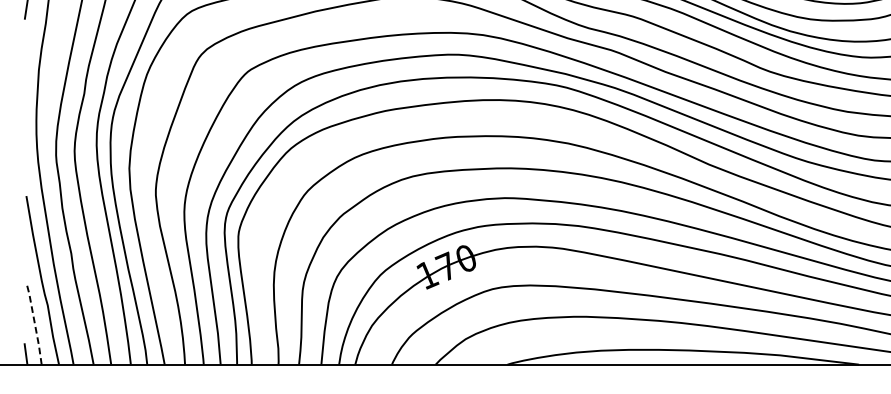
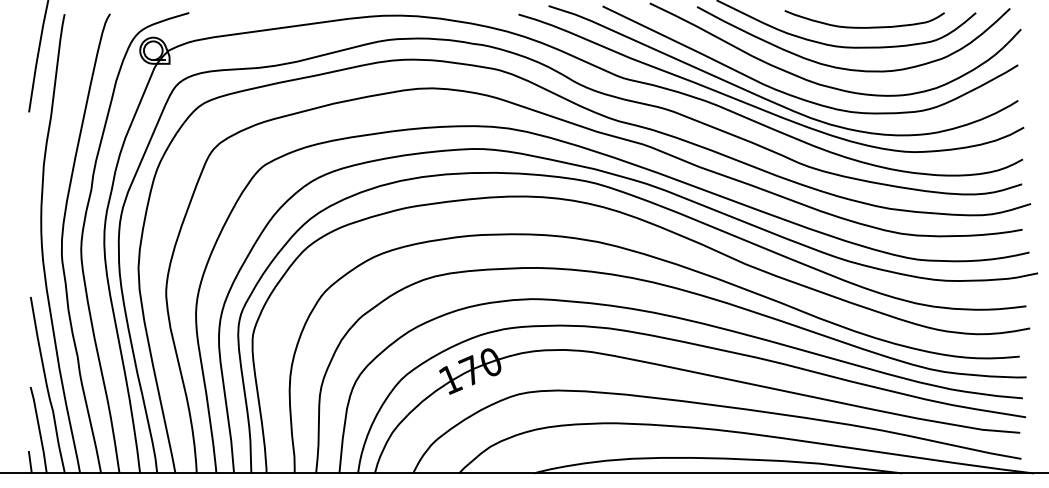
line: (34, 322) -> (39, 429), dashed -> solid

